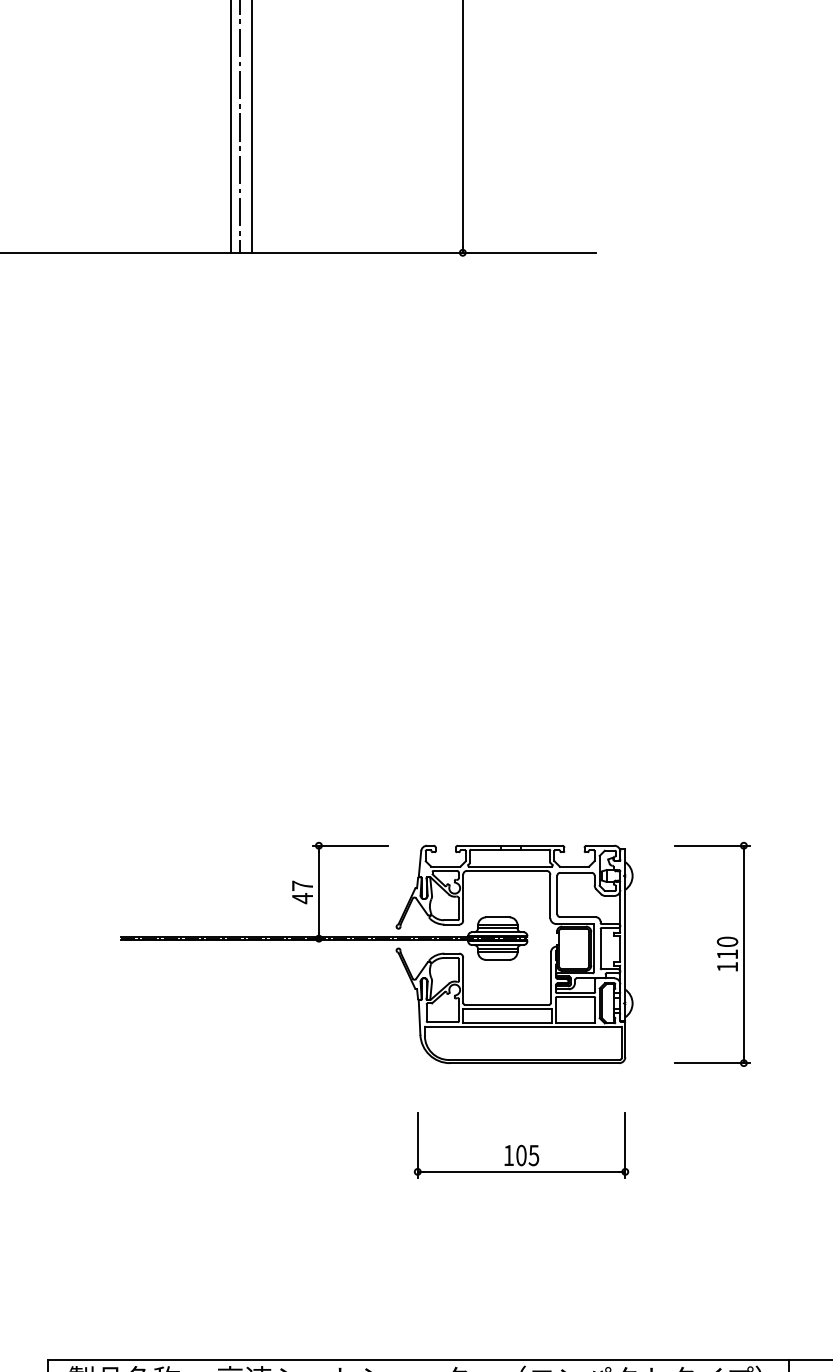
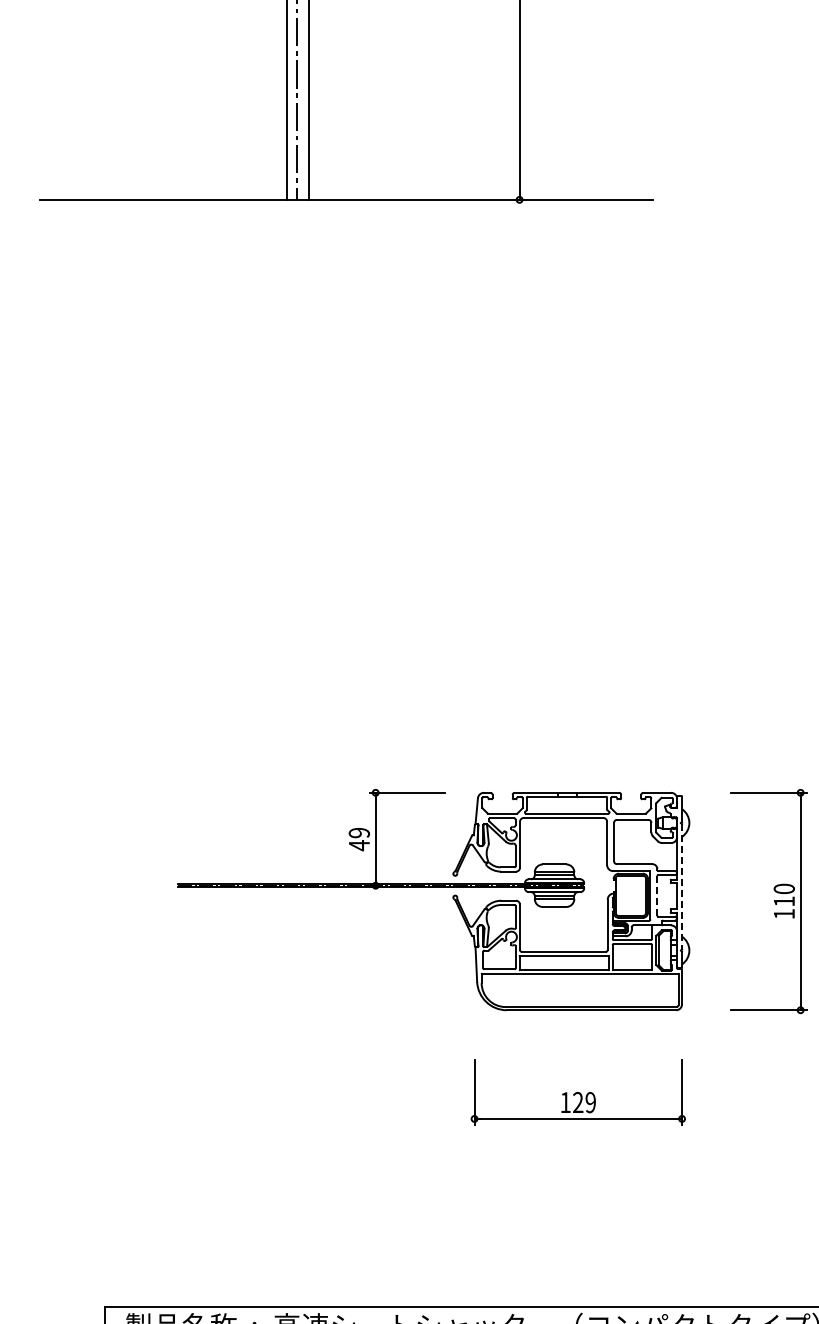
text: (302, 885) -> (359, 832), 47 -> 49
line: (625, 939) -> (682, 886), solid -> dashed
line: (600, 948) -> (657, 895), solid -> dashed
text: (527, 1155) -> (584, 1102), 105 -> 129

